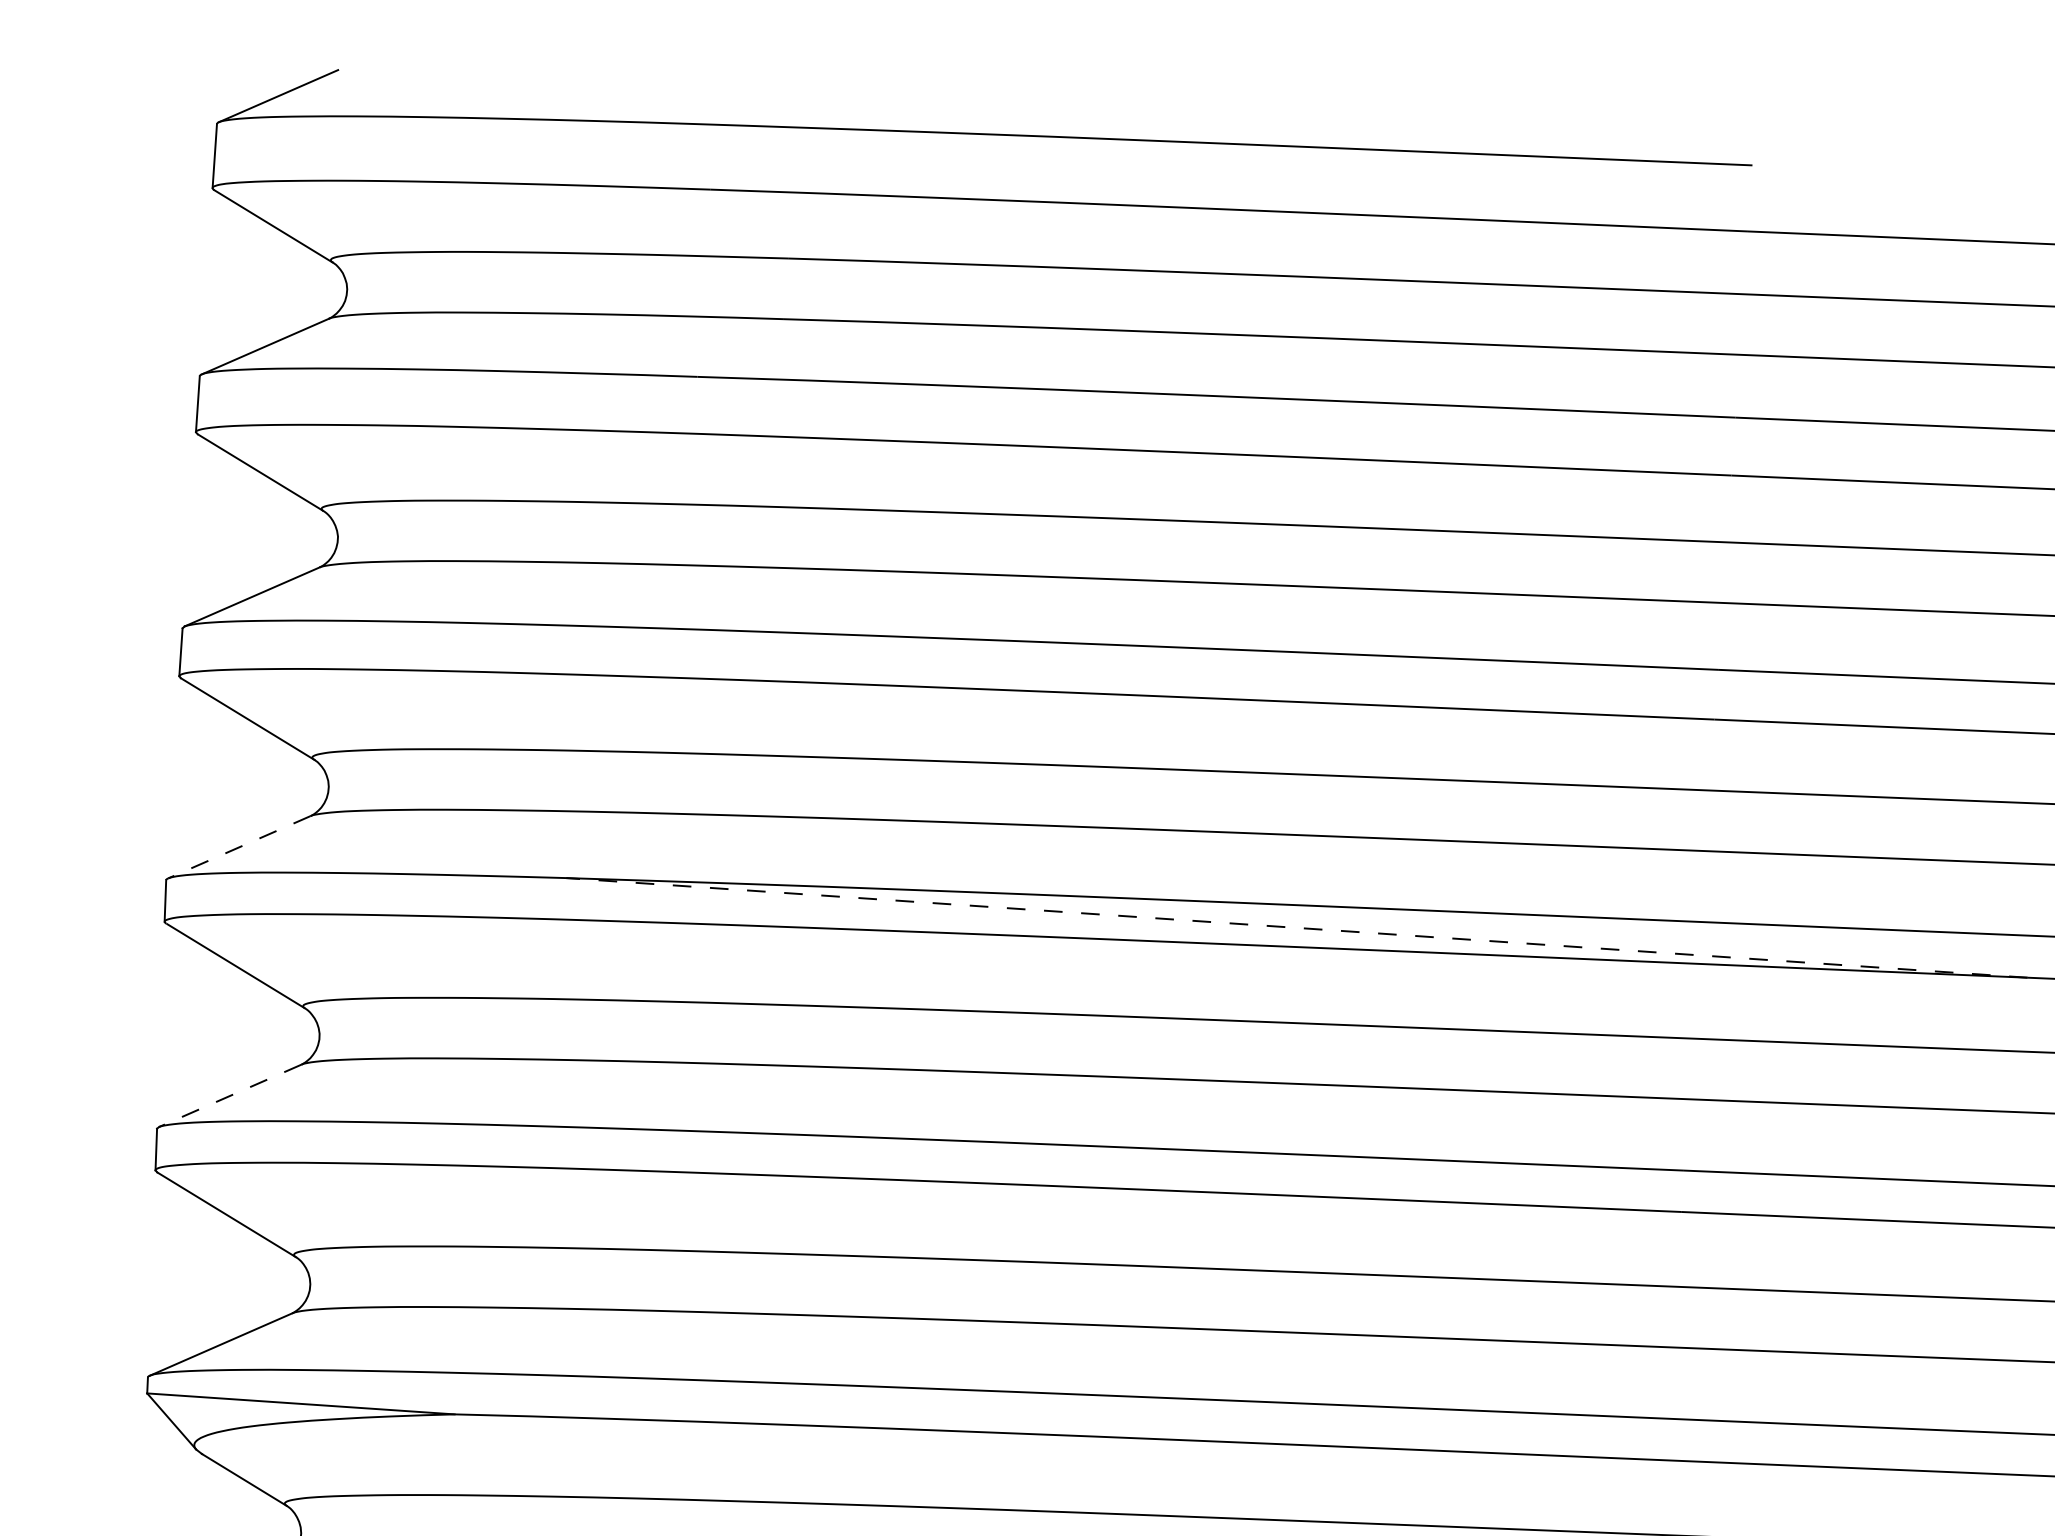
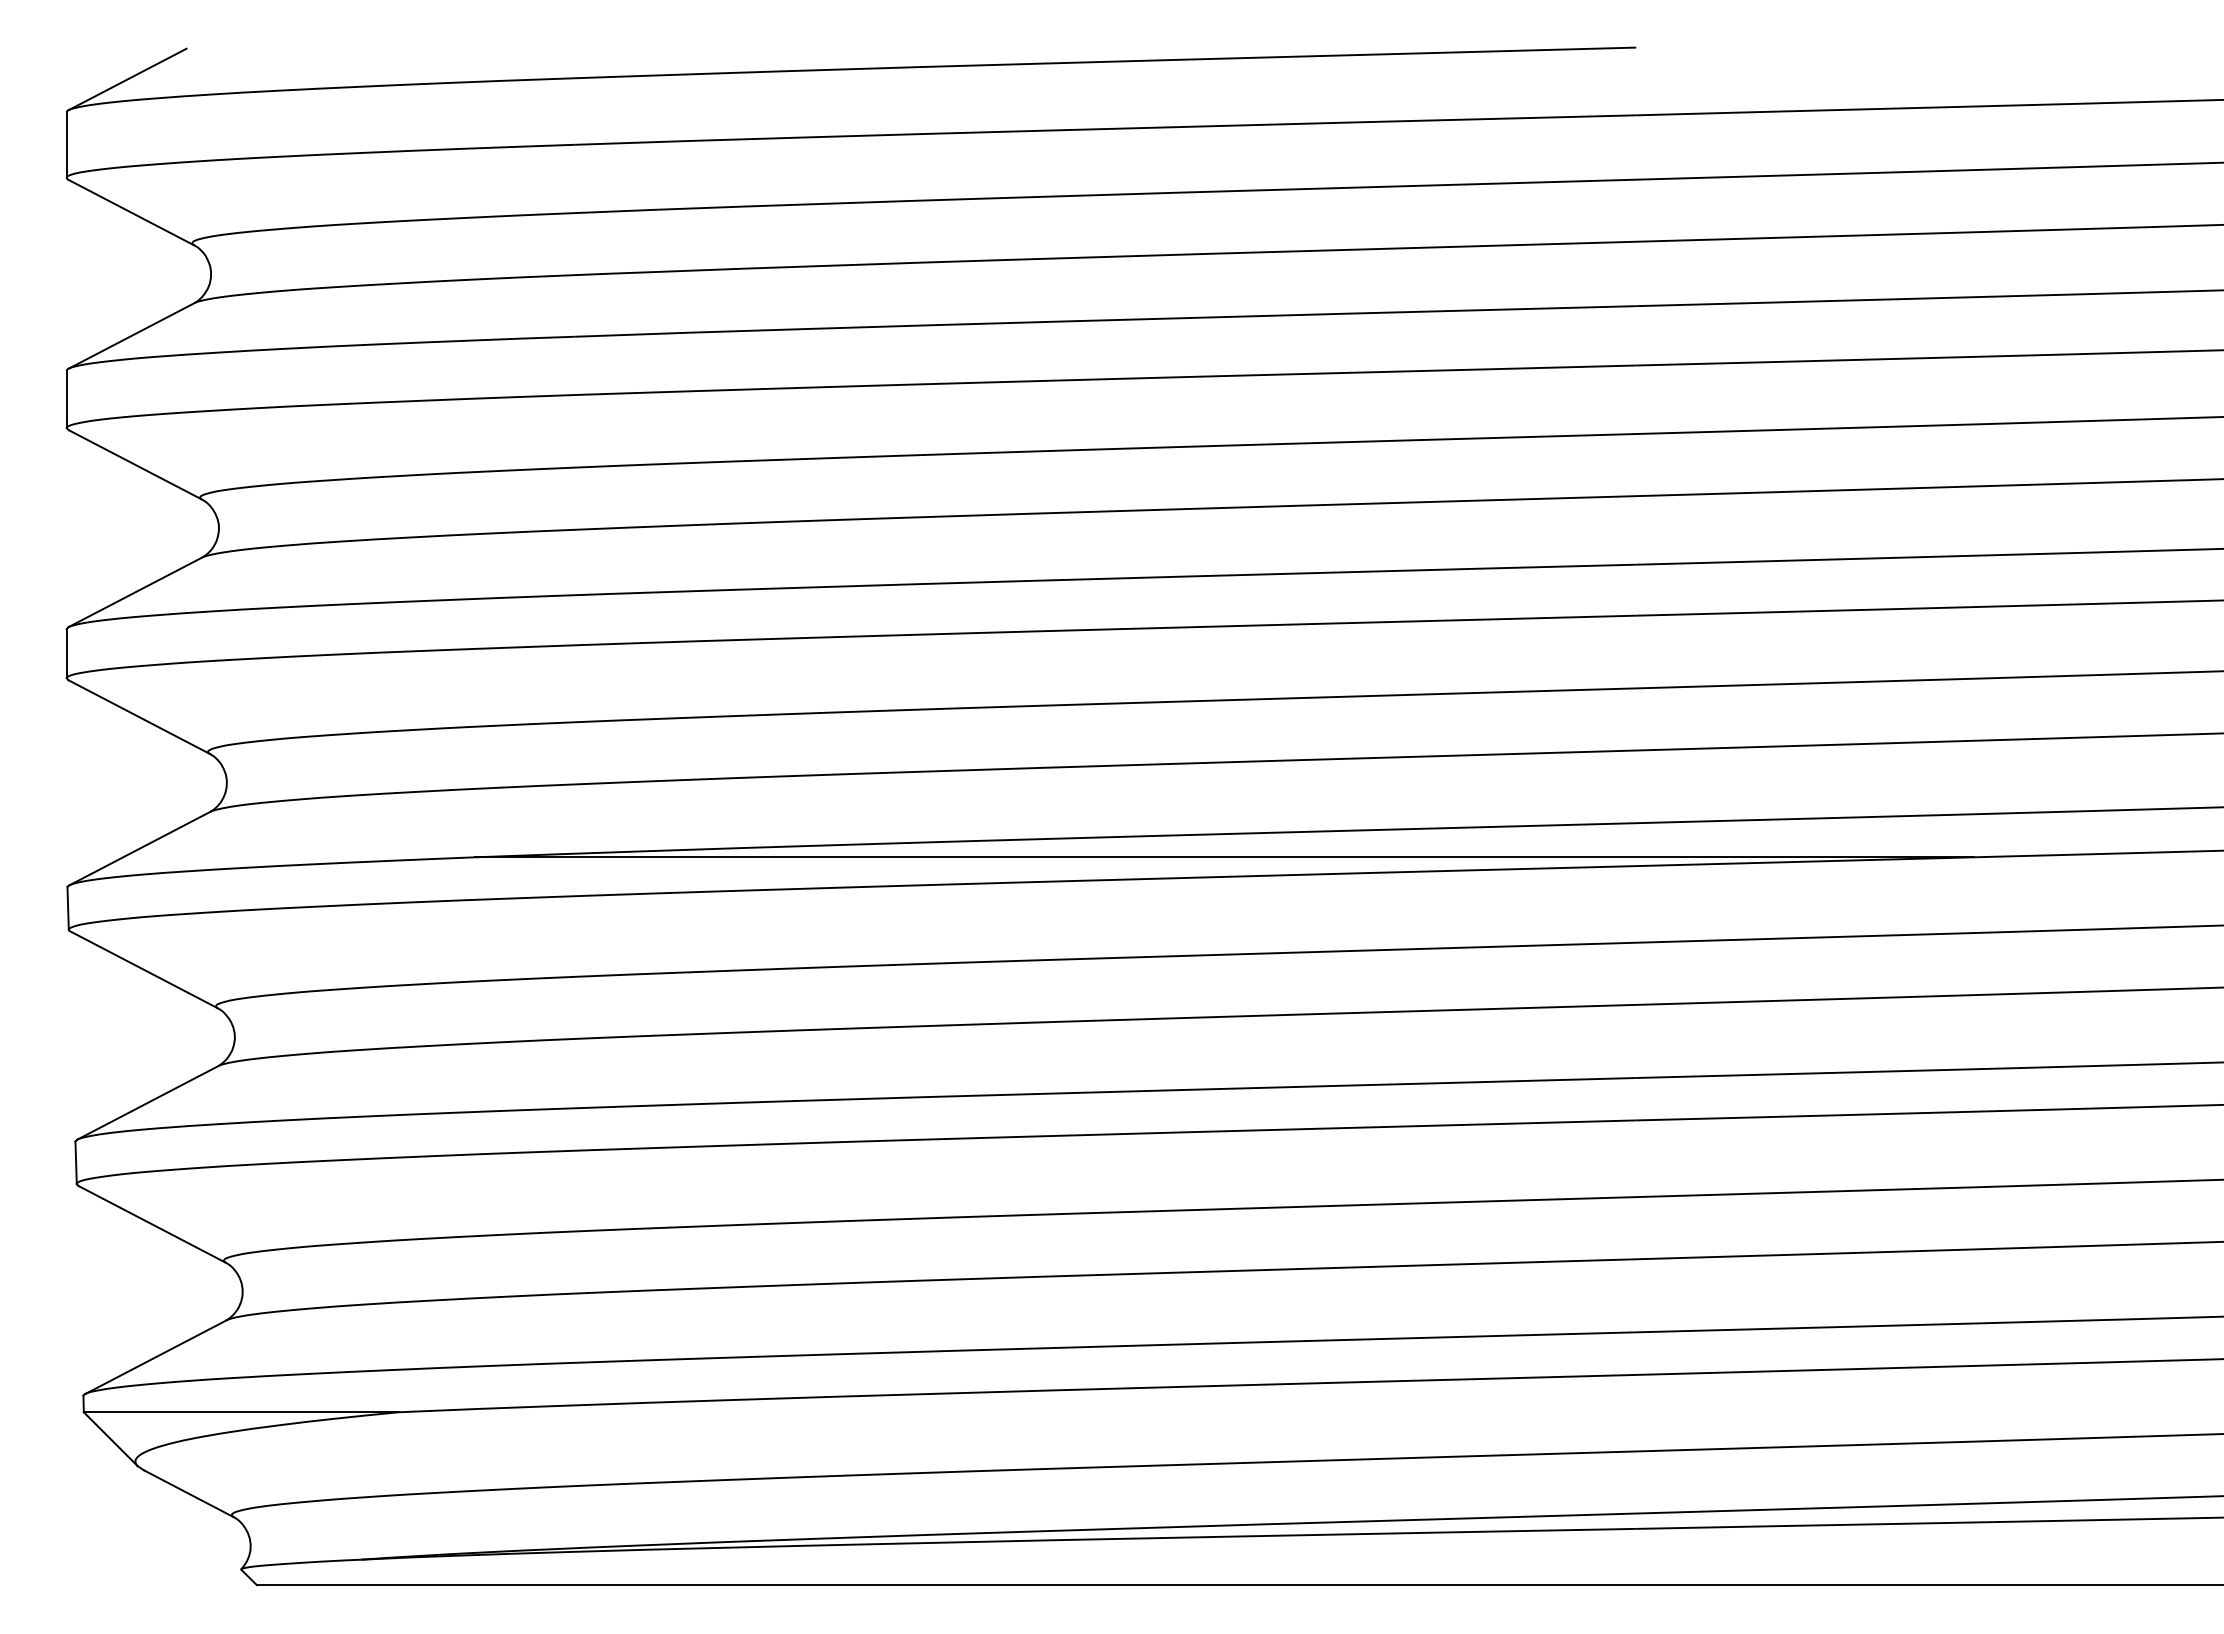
line: (239, 847) -> (139, 848), dashed -> solid
line: (1295, 928) -> (1223, 857), dashed -> solid
line: (229, 1096) -> (147, 1103), dashed -> solid

